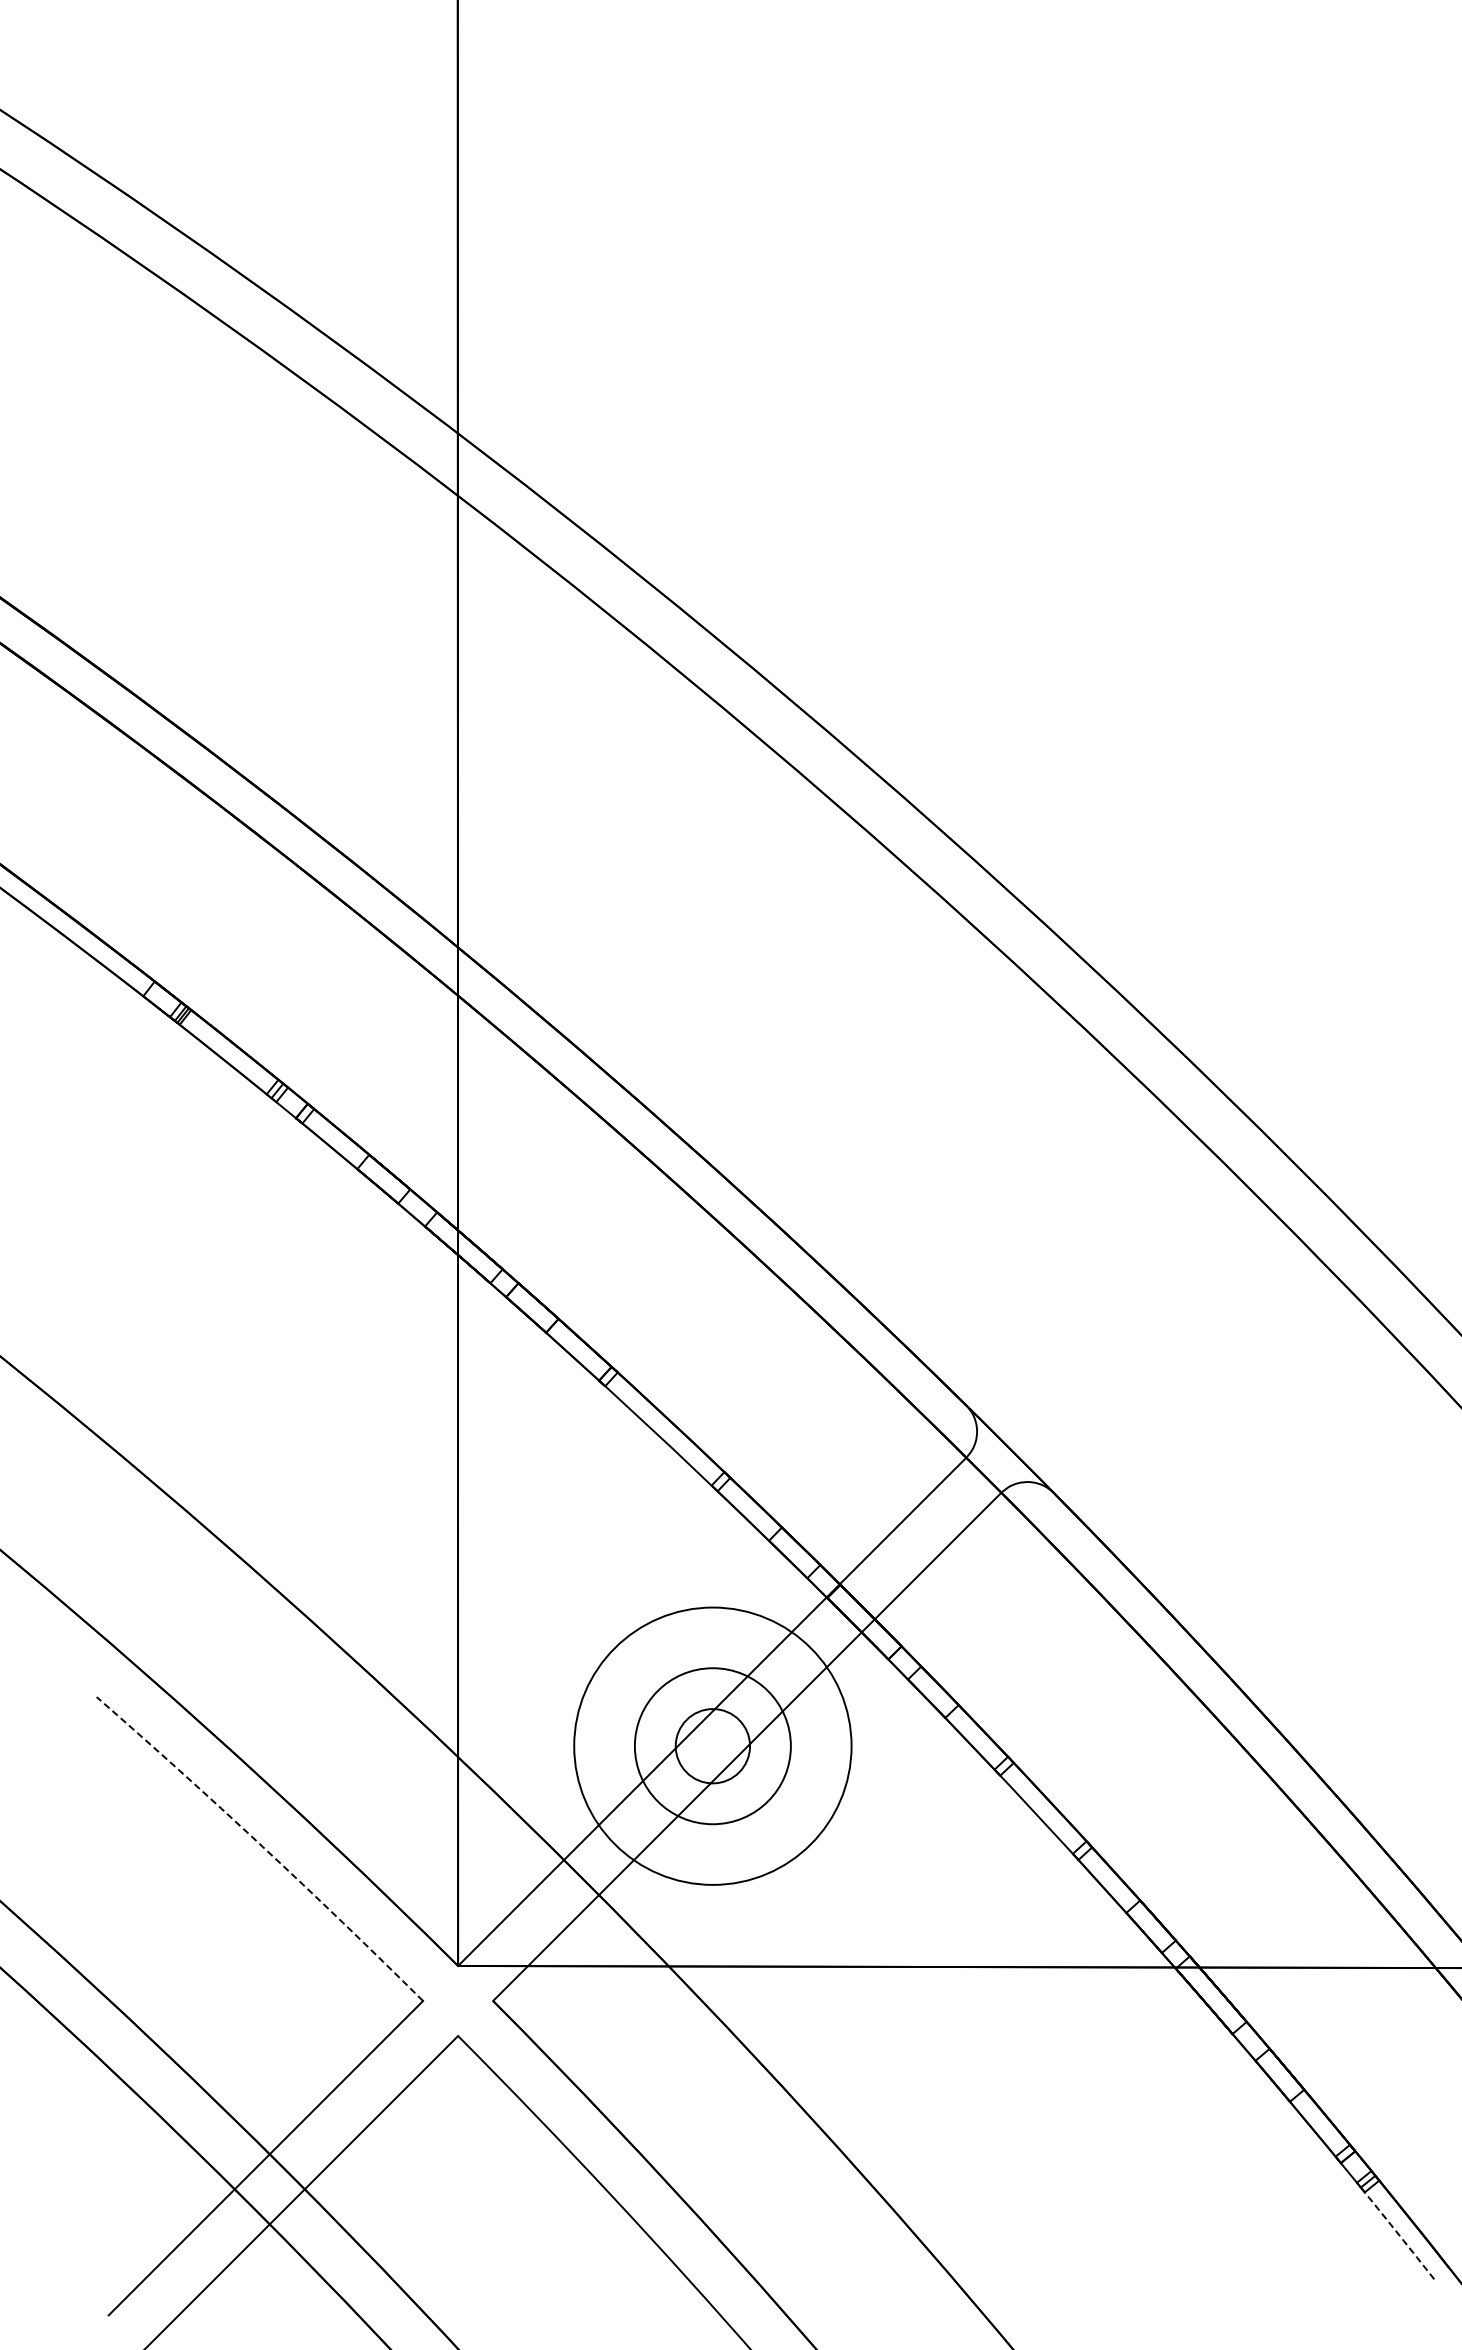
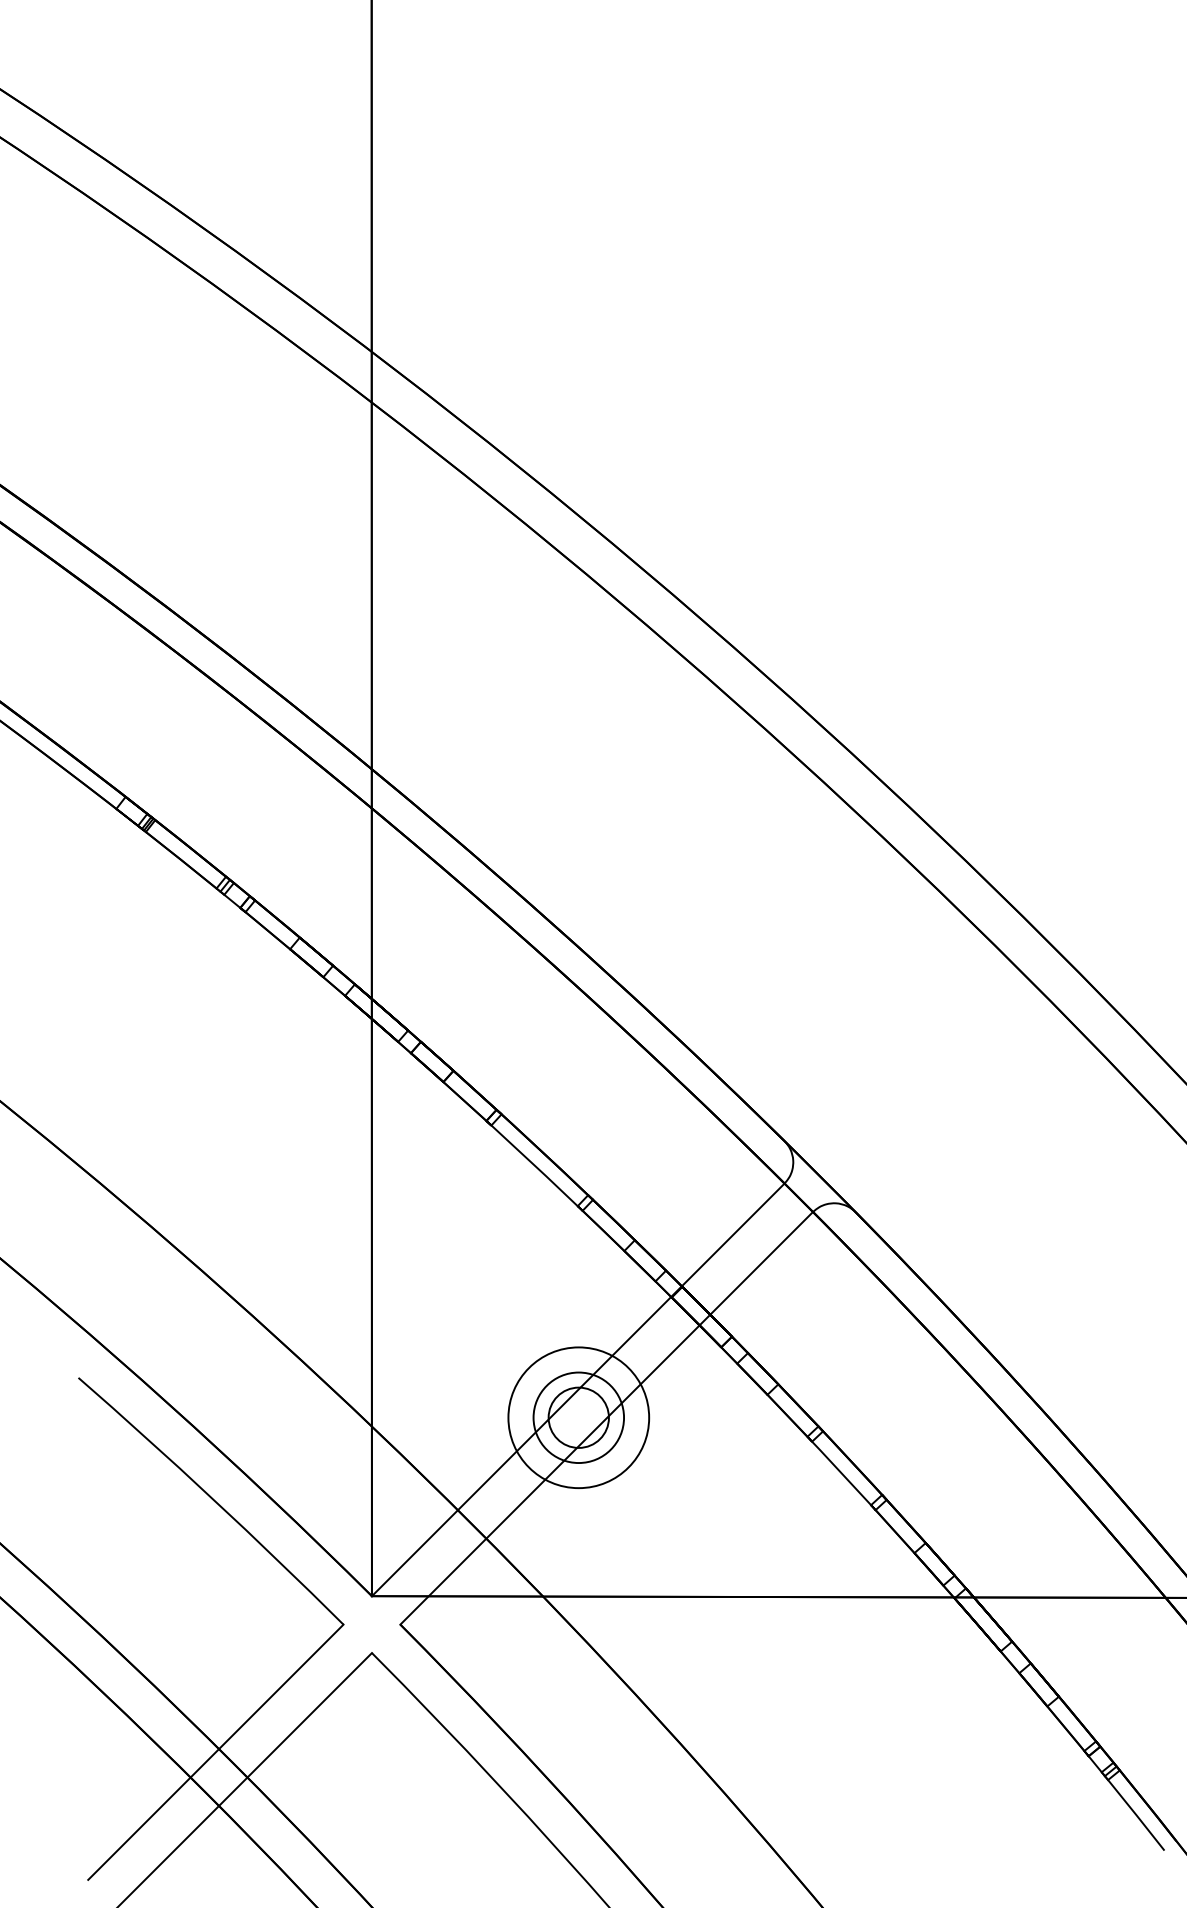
circle: (712, 1745) -> (578, 1417), size x0.62
circle: (712, 1745) -> (578, 1417), size x0.71
arc: (262, 1846) -> (213, 1499), dashed -> solid
arc: (1399, 2235) -> (1136, 1815), dashed -> solid

